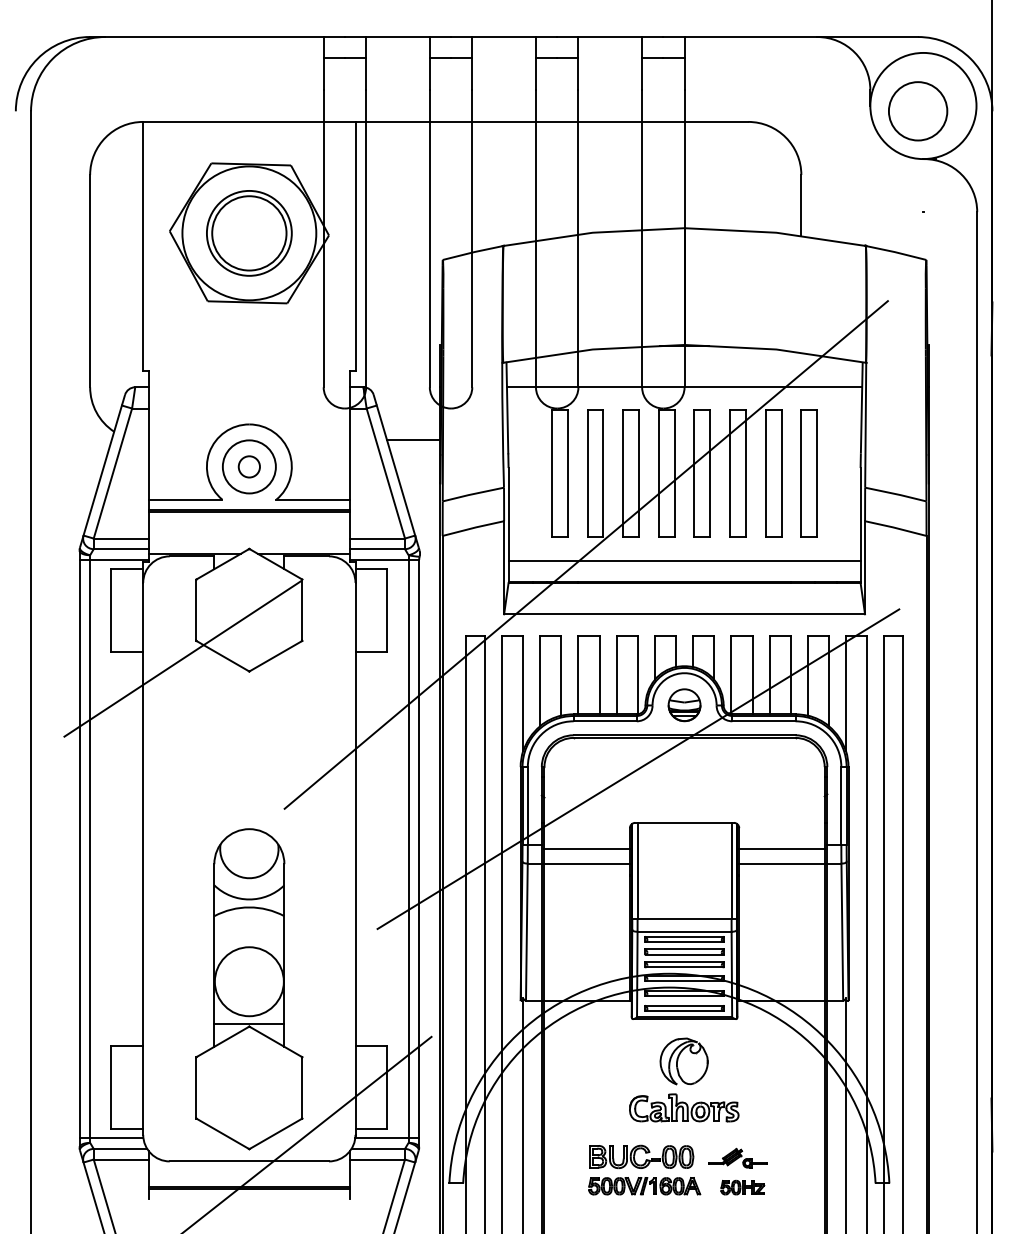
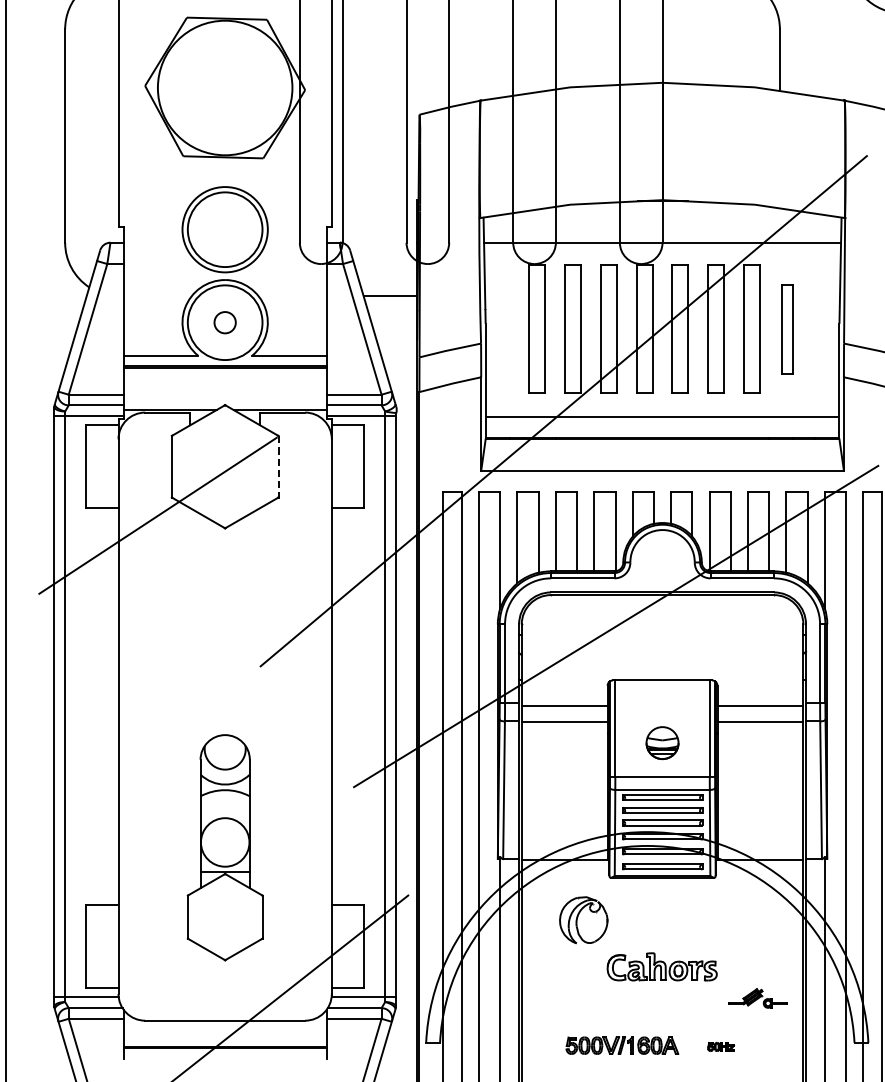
part: (249, 233) -> (225, 229), moved
circle: (248, 466) -> (224, 322), size x1.4
part: (808, 473) -> (787, 329), size x0.7
line: (302, 610) -> (278, 467), solid -> dashed
part: (684, 705) -> (662, 743), moved
part: (249, 989) -> (225, 847), size x0.7
part: (683, 1061) -> (583, 920), moved
part: (641, 1156) -> (619, 1015), removed
part: (737, 1157) -> (757, 997), moved
part: (742, 1187) -> (720, 1046), size x0.6

